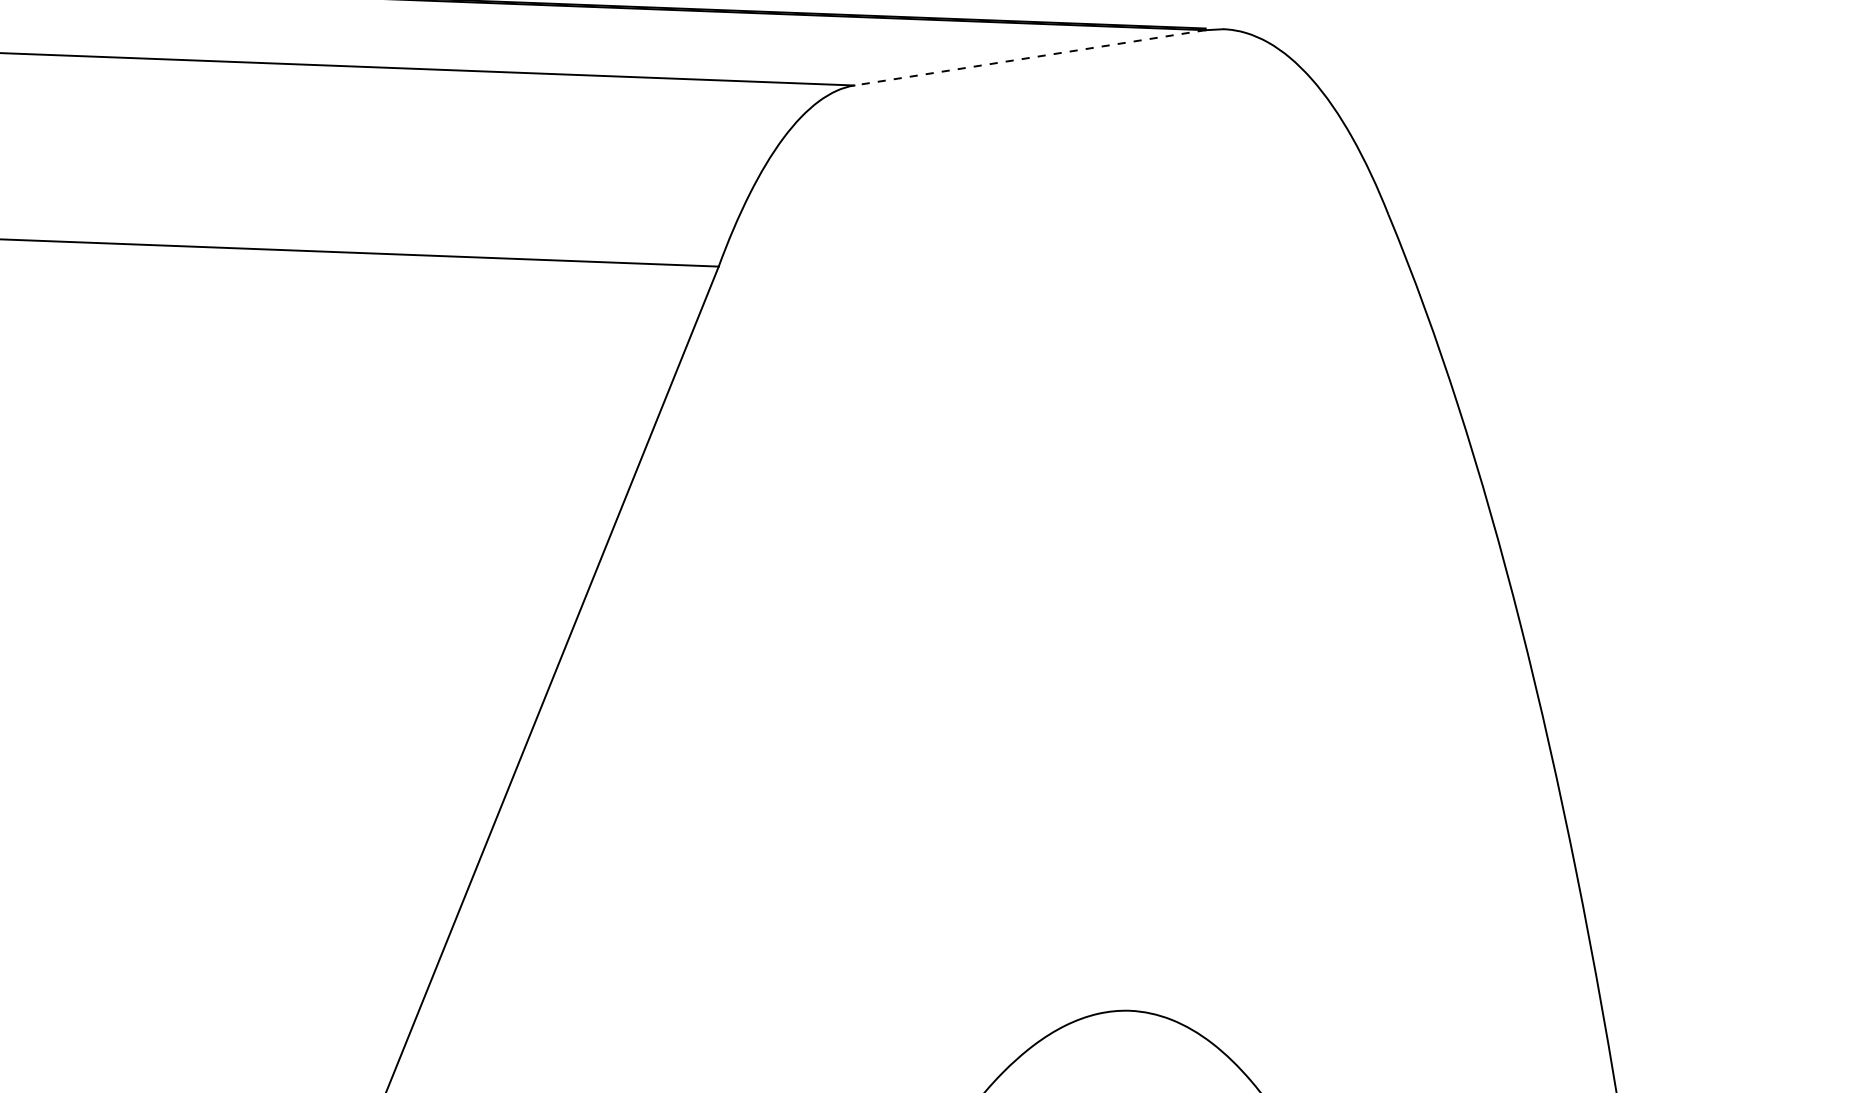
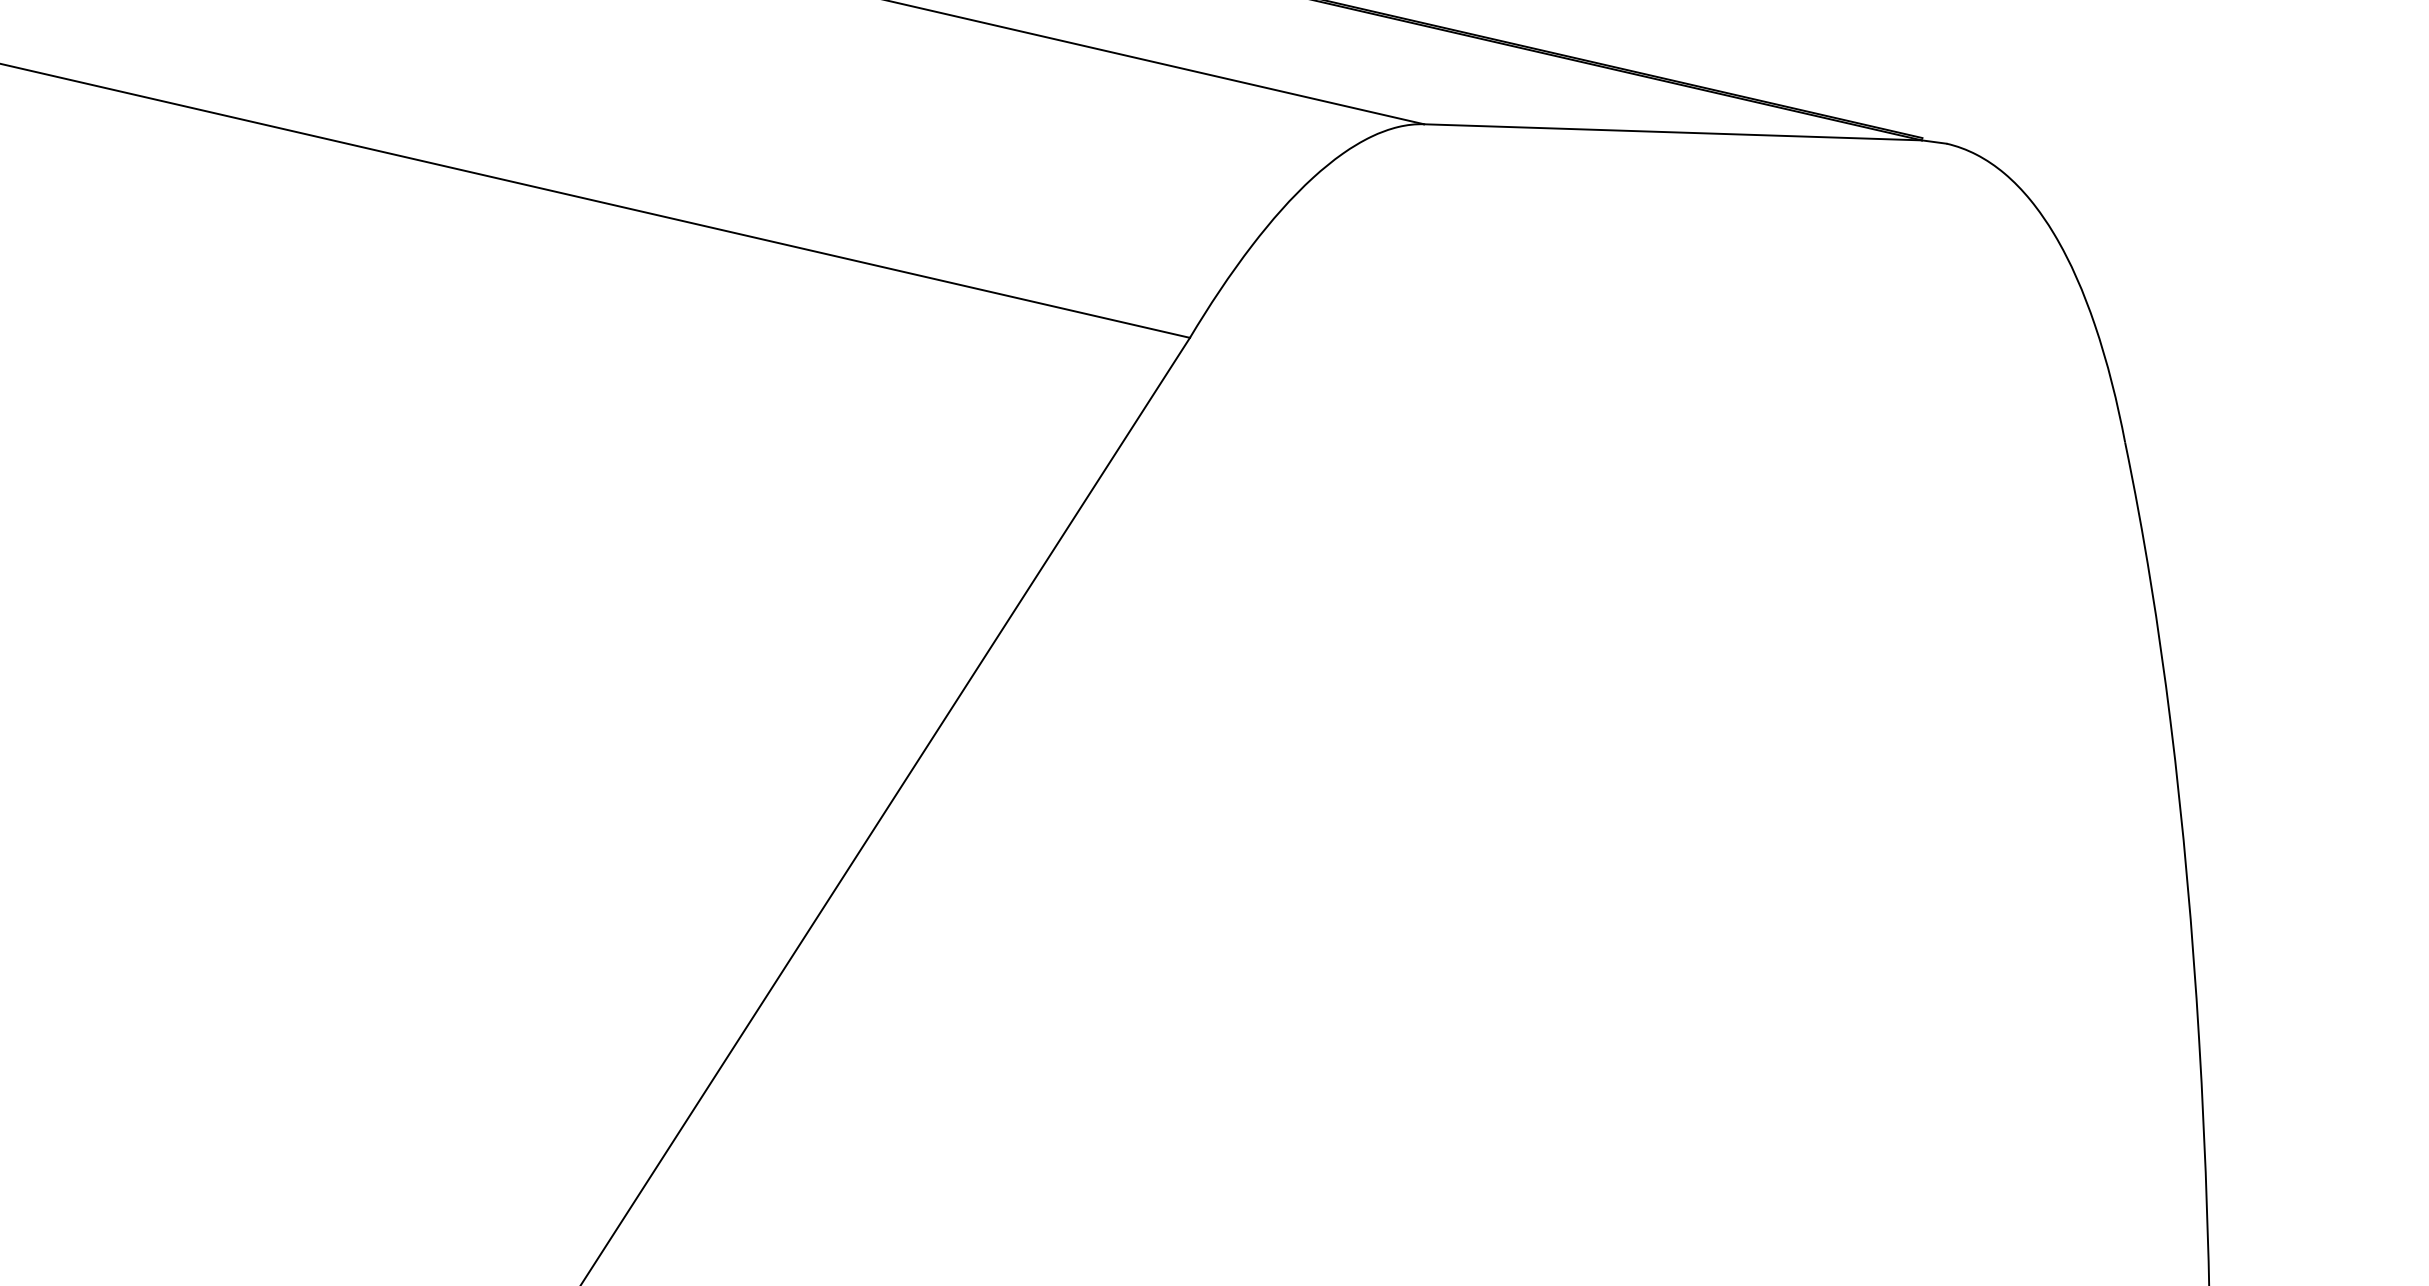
line: (1030, 57) -> (1673, 131), dashed -> solid

